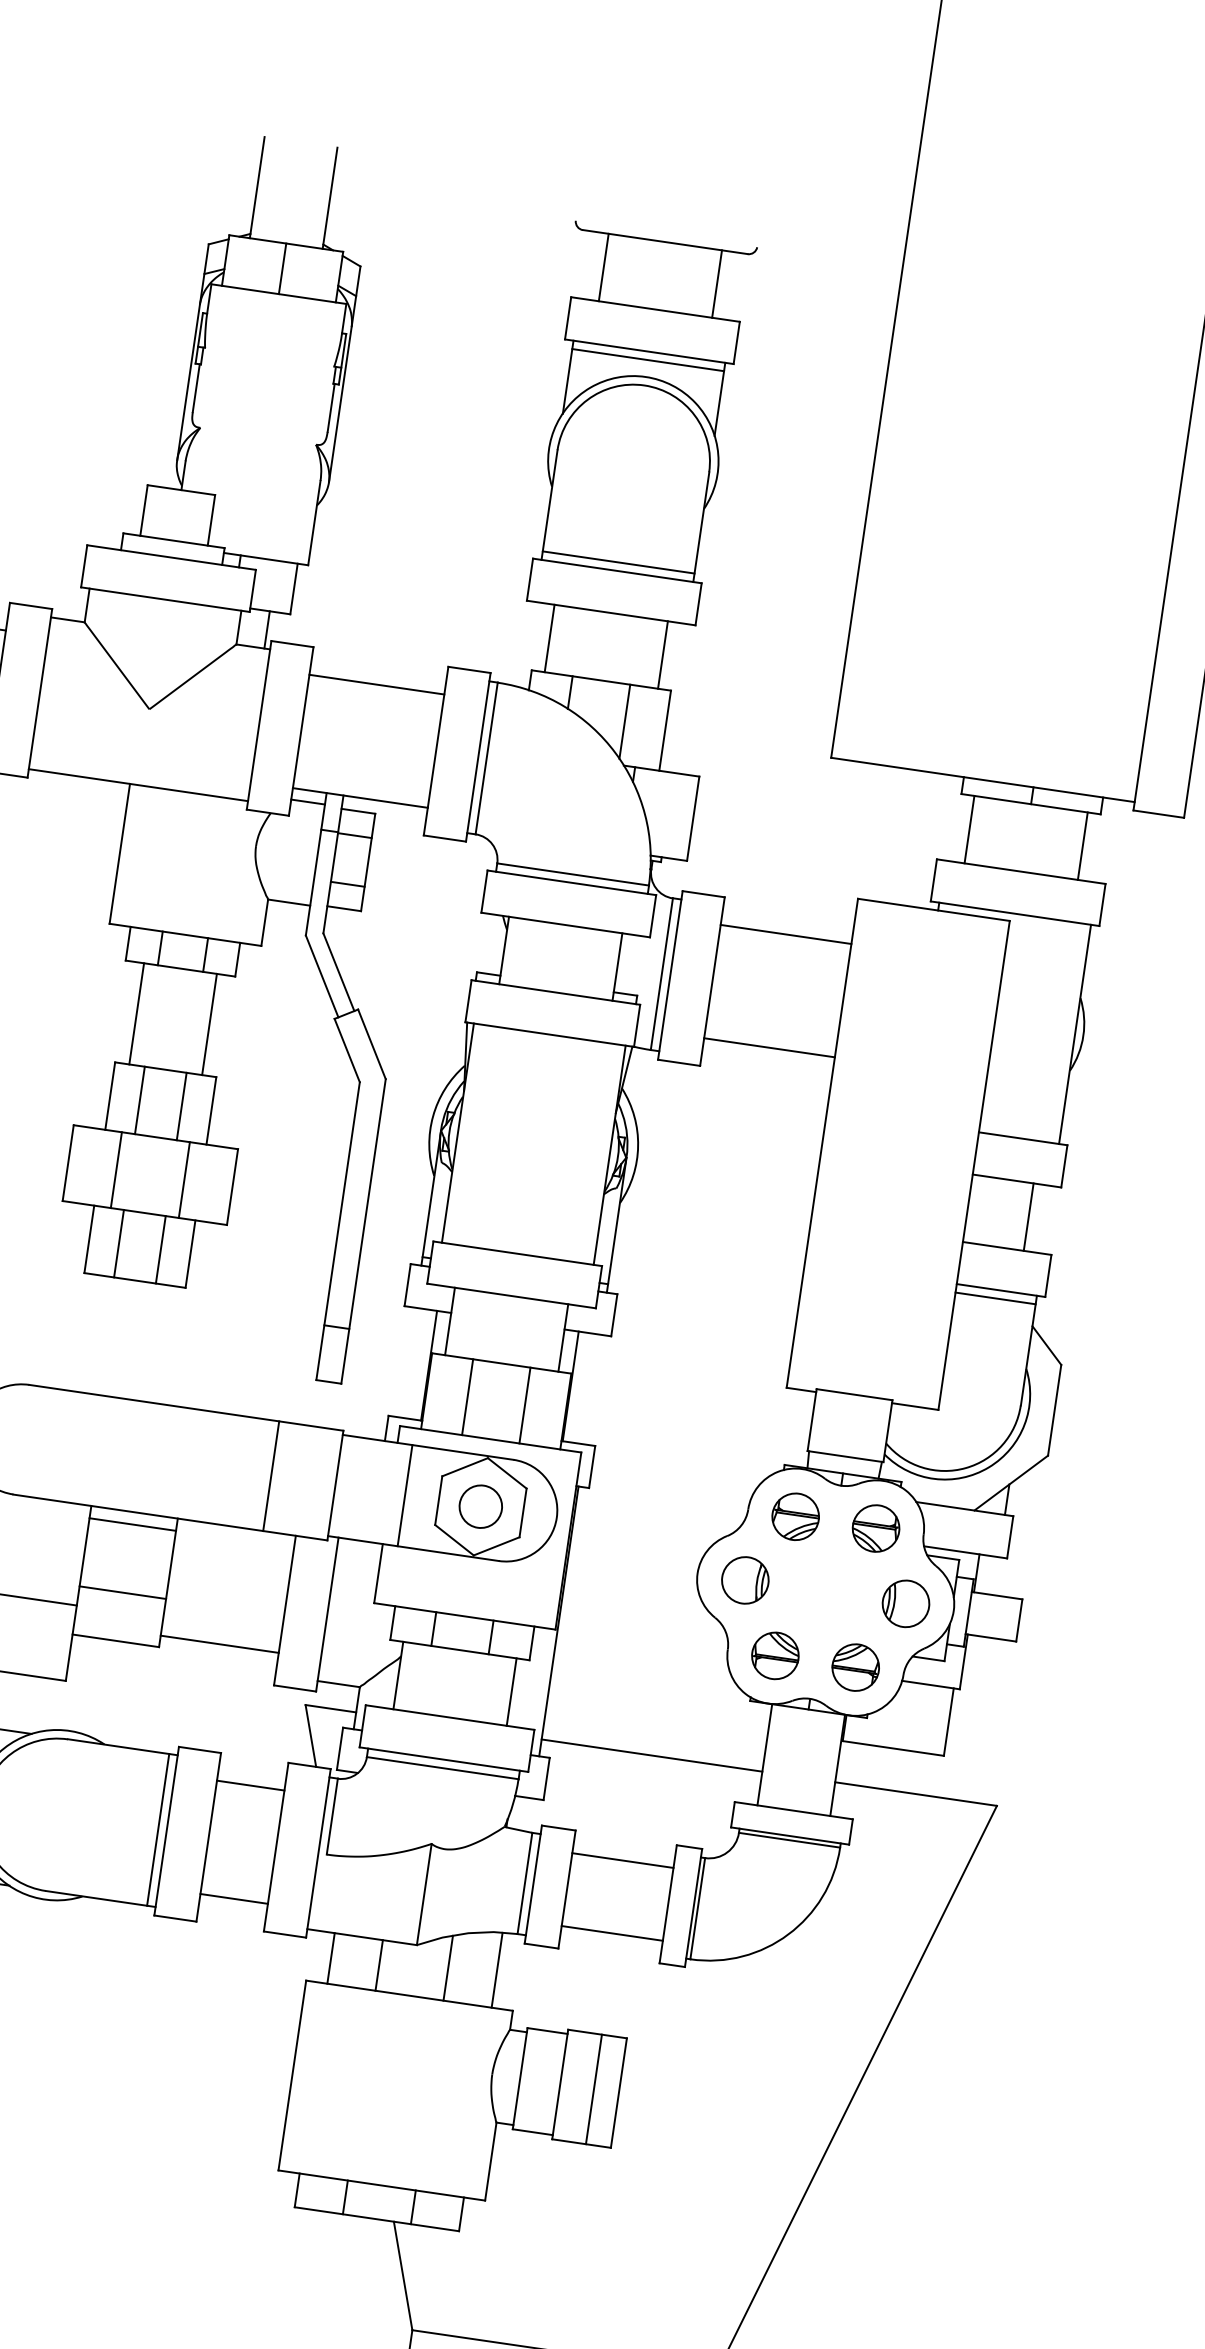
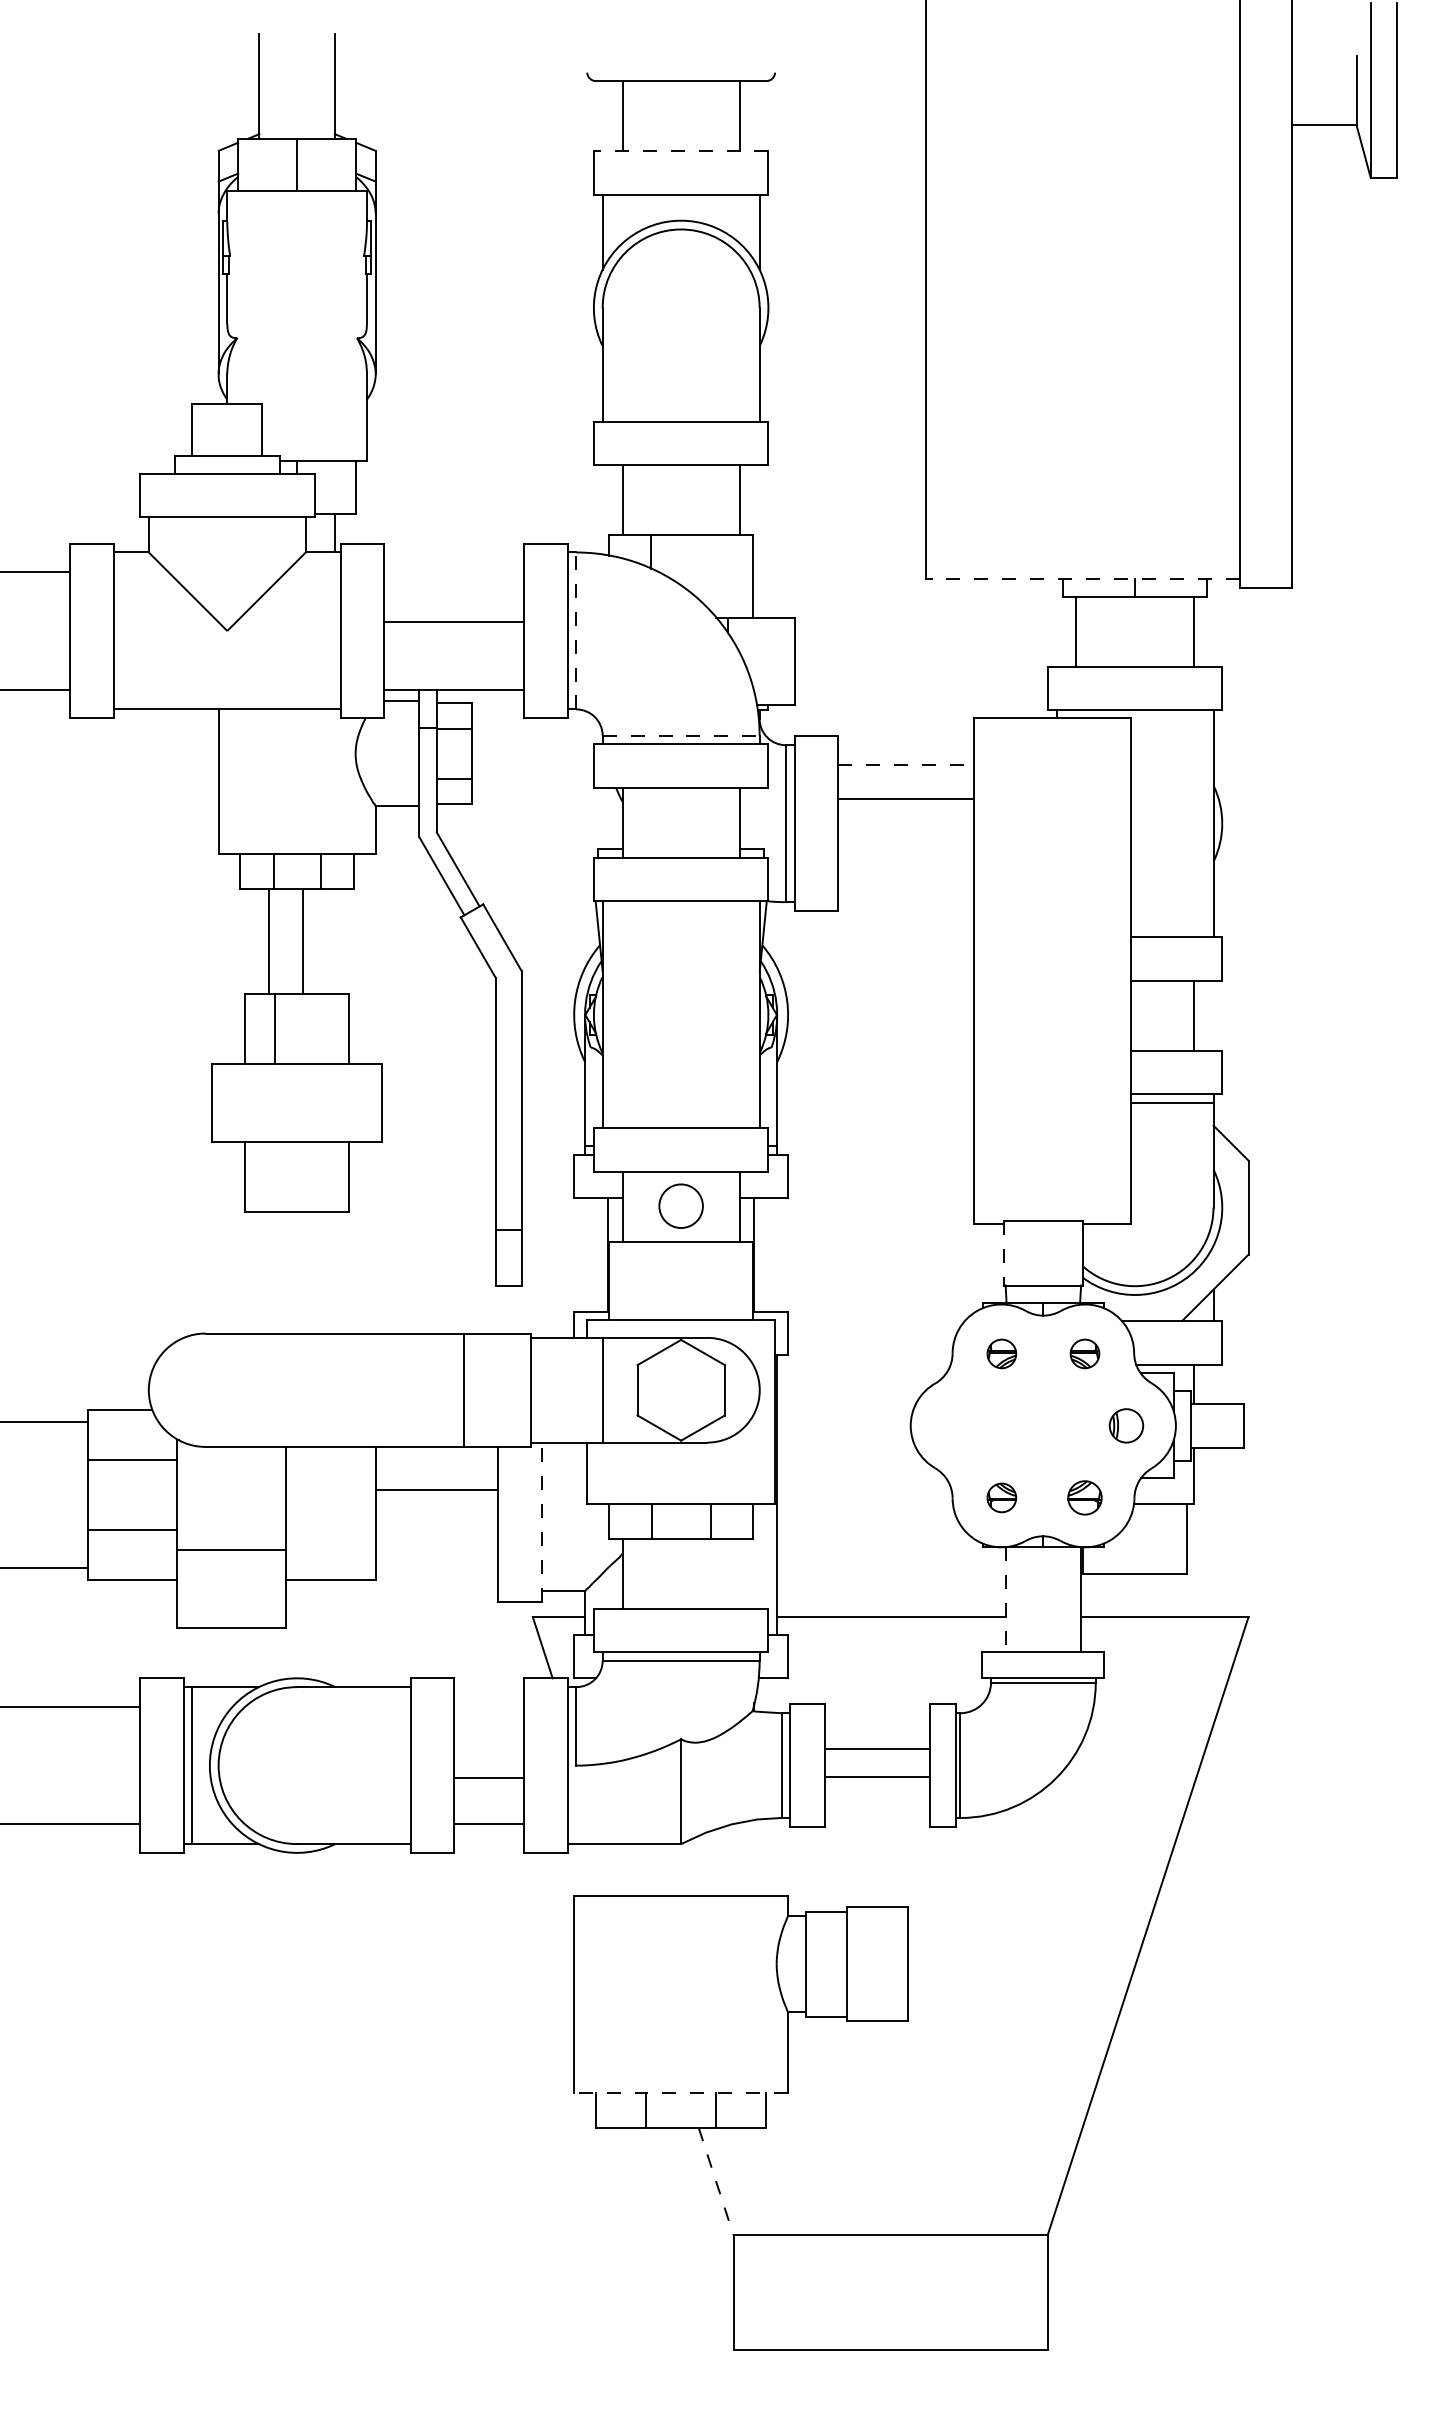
line: (654, 309) -> (680, 150), solid -> dashed
line: (647, 360) -> (680, 203), removed
line: (618, 562) -> (680, 412), removed
line: (377, 684) -> (454, 622), moved
line: (625, 721) -> (711, 572), removed
line: (486, 758) -> (576, 630), solid -> dashed
line: (982, 780) -> (1082, 579), solid -> dashed
line: (573, 874) -> (681, 735), solid -> dashed
line: (785, 934) -> (905, 765), solid -> dashed
line: (136, 1013) -> (303, 941), moved
line: (209, 1024) -> (268, 941), moved
line: (769, 1047) -> (905, 799), moved
line: (181, 1106) -> (318, 1028), removed
line: (116, 1169) -> (261, 1102), removed
line: (184, 1179) -> (332, 1102), removed
line: (118, 1244) -> (275, 1177), removed
line: (160, 1250) -> (318, 1177), removed
line: (467, 1396) -> (651, 1280), removed
line: (524, 1404) -> (710, 1280), removed
line: (812, 1420) -> (1004, 1253), solid -> dashed
circle: (480, 1505) -> (680, 1205), moved
part: (795, 1516) -> (1001, 1353), size x0.6
line: (132, 1524) -> (330, 1459), removed
part: (875, 1528) -> (1084, 1353), size x0.6
part: (744, 1580) -> (959, 1425), removed
line: (122, 1592) -> (330, 1530), removed
part: (906, 1603) -> (1126, 1425), size x0.7
line: (327, 1614) -> (541, 1522), solid -> dashed
line: (219, 1644) -> (436, 1490), moved
part: (775, 1655) -> (1001, 1497), size x0.6
part: (855, 1667) -> (1084, 1497), size x0.7
line: (511, 1691) -> (739, 1573), removed
line: (764, 1755) -> (1005, 1600), solid -> dashed
line: (251, 1785) -> (489, 1777), moved
line: (157, 1829) -> (401, 1765), removed
line: (622, 1860) -> (877, 1776), moved
line: (612, 1933) -> (877, 1749), moved
line: (331, 1958) -> (596, 1870), removed
line: (378, 1965) -> (645, 1870), removed
line: (448, 1967) -> (716, 1862), removed
line: (497, 1970) -> (766, 1857), removed
line: (593, 2088) -> (881, 1963), removed
line: (382, 2185) -> (681, 2092), solid -> dashed
line: (403, 2276) -> (716, 2181), solid -> dashed

